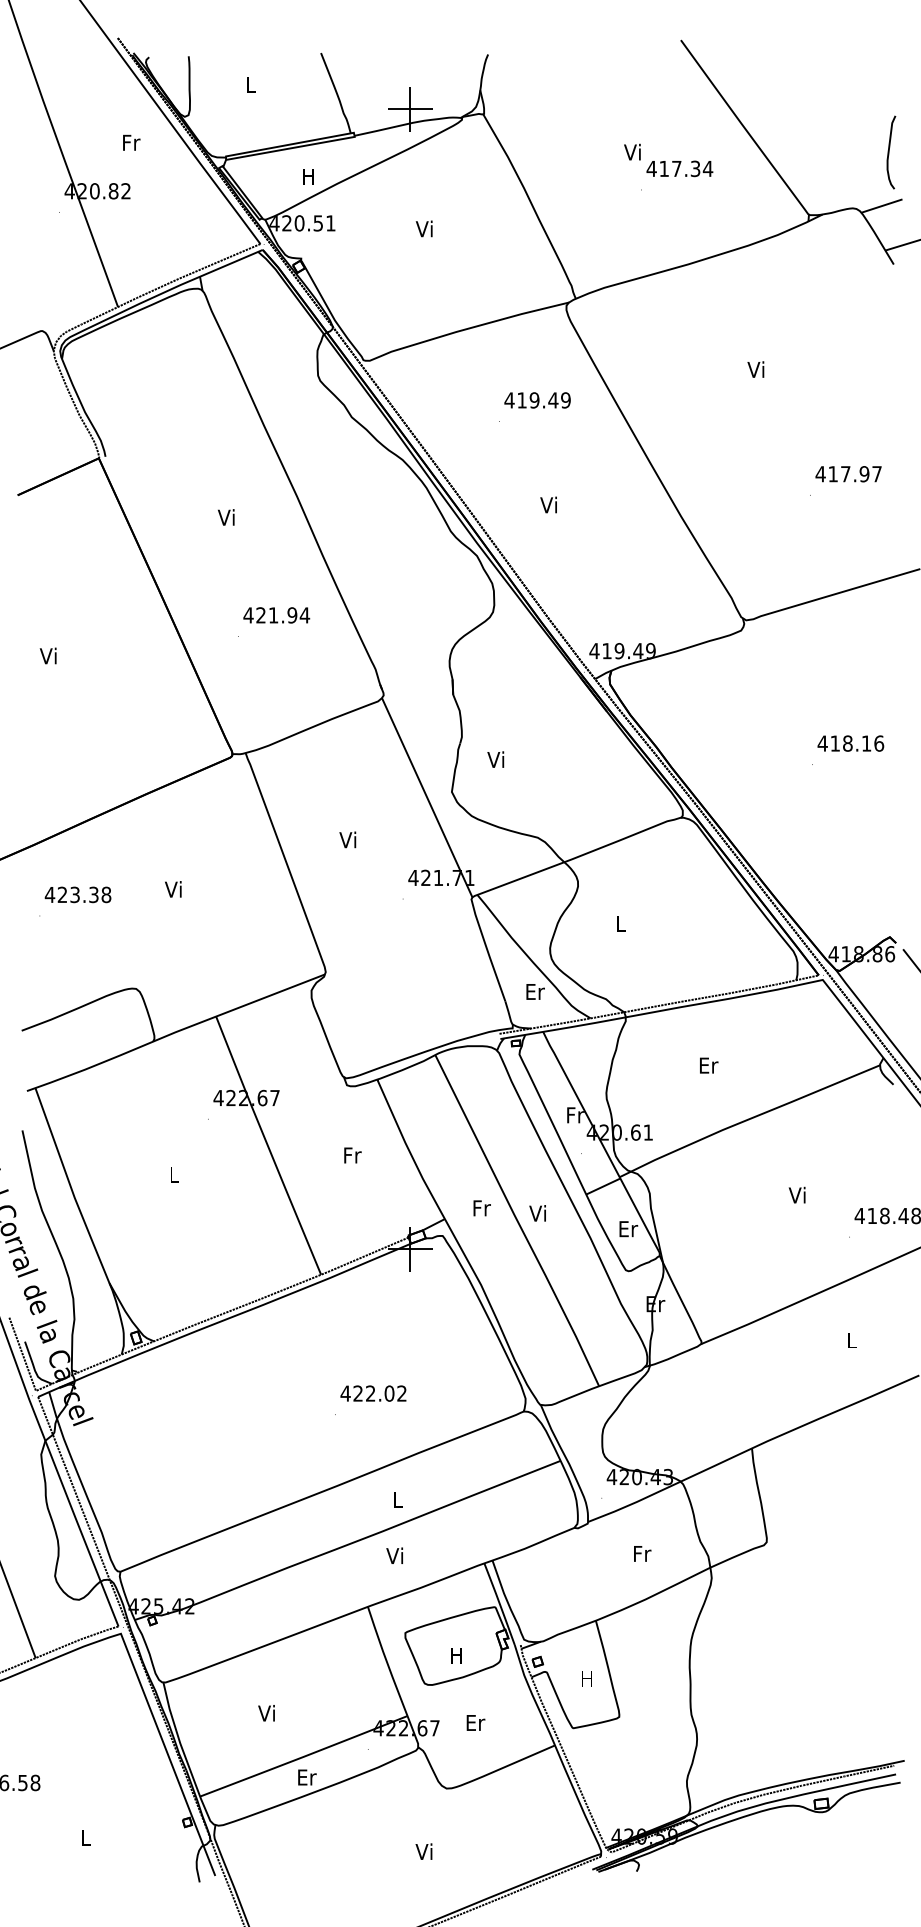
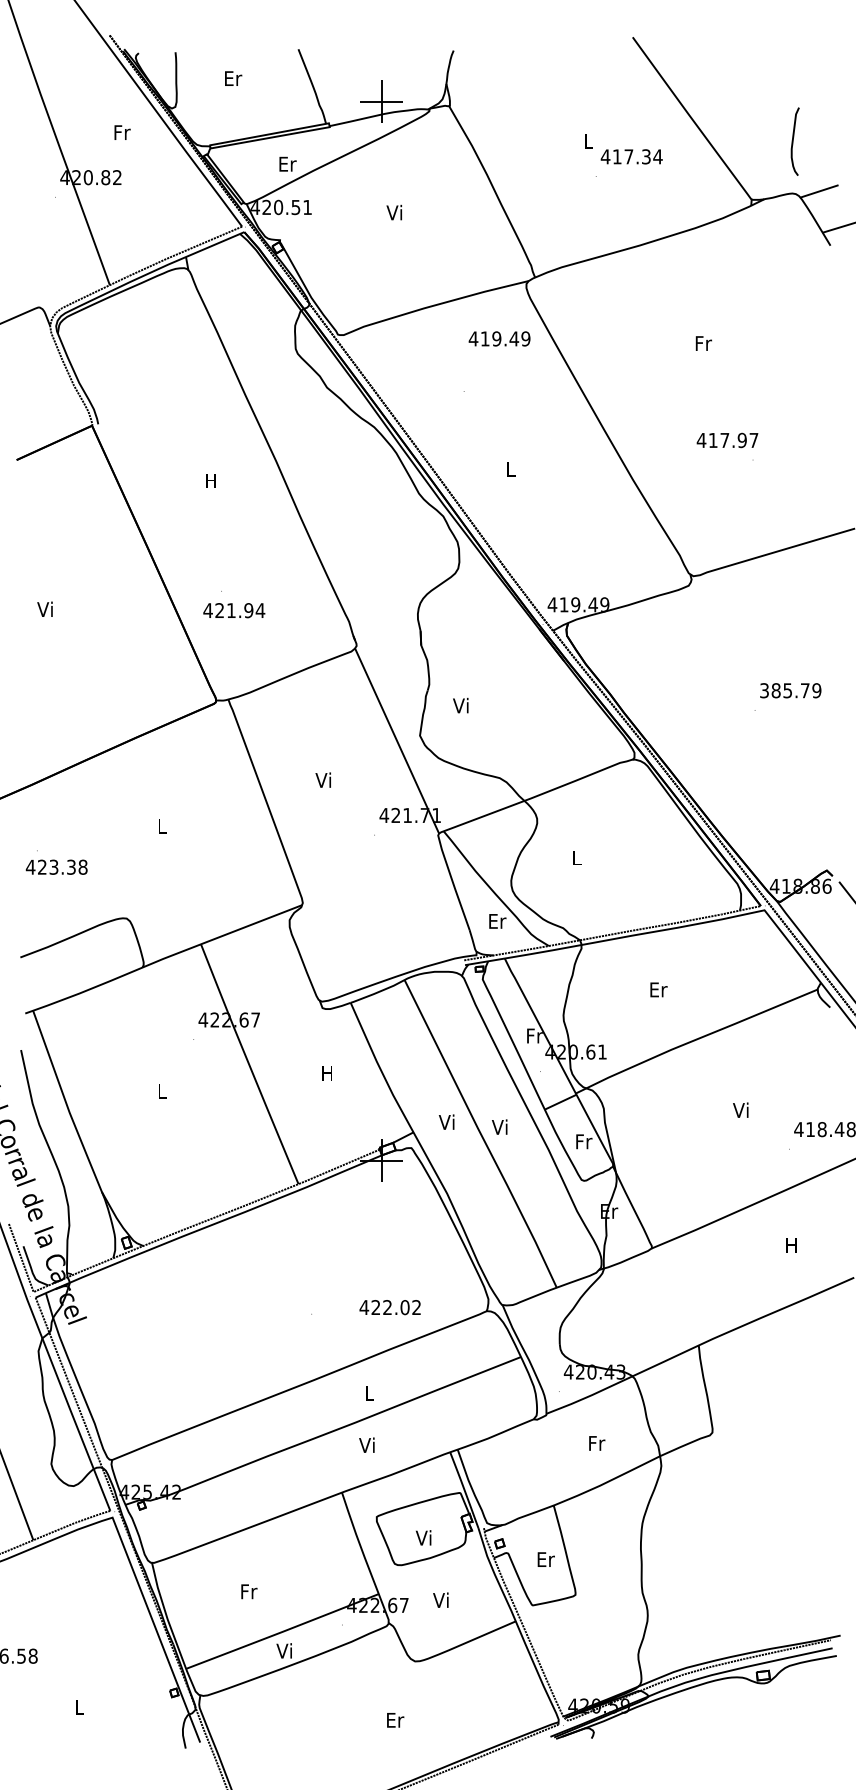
text: (251, 84) -> (233, 78), L -> Er
text: (632, 151) -> (587, 140), Vi -> L
curve: (889, 152) -> (793, 141), moved
text: (309, 176) -> (287, 163), H -> Er
text: (757, 368) -> (703, 342), Vi -> Fr
text: (537, 399) -> (499, 338), moved
text: (848, 474) -> (727, 440), moved
text: (548, 504) -> (509, 468), Vi -> L
text: (226, 517) -> (210, 480), Vi -> H
text: (276, 615) -> (234, 610), moved
text: (850, 743) -> (790, 690), 418.16 -> 385.79
text: (172, 888) -> (160, 825), Vi -> L
text: (77, 894) -> (56, 866), moved
text: (353, 1155) -> (328, 1073), Fr -> H
text: (481, 1207) -> (447, 1121), Fr -> Vi
text: (627, 1228) -> (583, 1141), Er -> Fr
text: (851, 1340) -> (791, 1245), L -> H
text: (372, 1393) -> (389, 1307), moved
text: (455, 1655) -> (423, 1537), H -> Vi
text: (586, 1678) -> (545, 1559), H -> Er
text: (267, 1713) -> (248, 1591), Vi -> Fr
text: (476, 1721) -> (442, 1599), Er -> Vi
text: (307, 1776) -> (285, 1650), Er -> Vi
text: (425, 1851) -> (395, 1719), Vi -> Er

